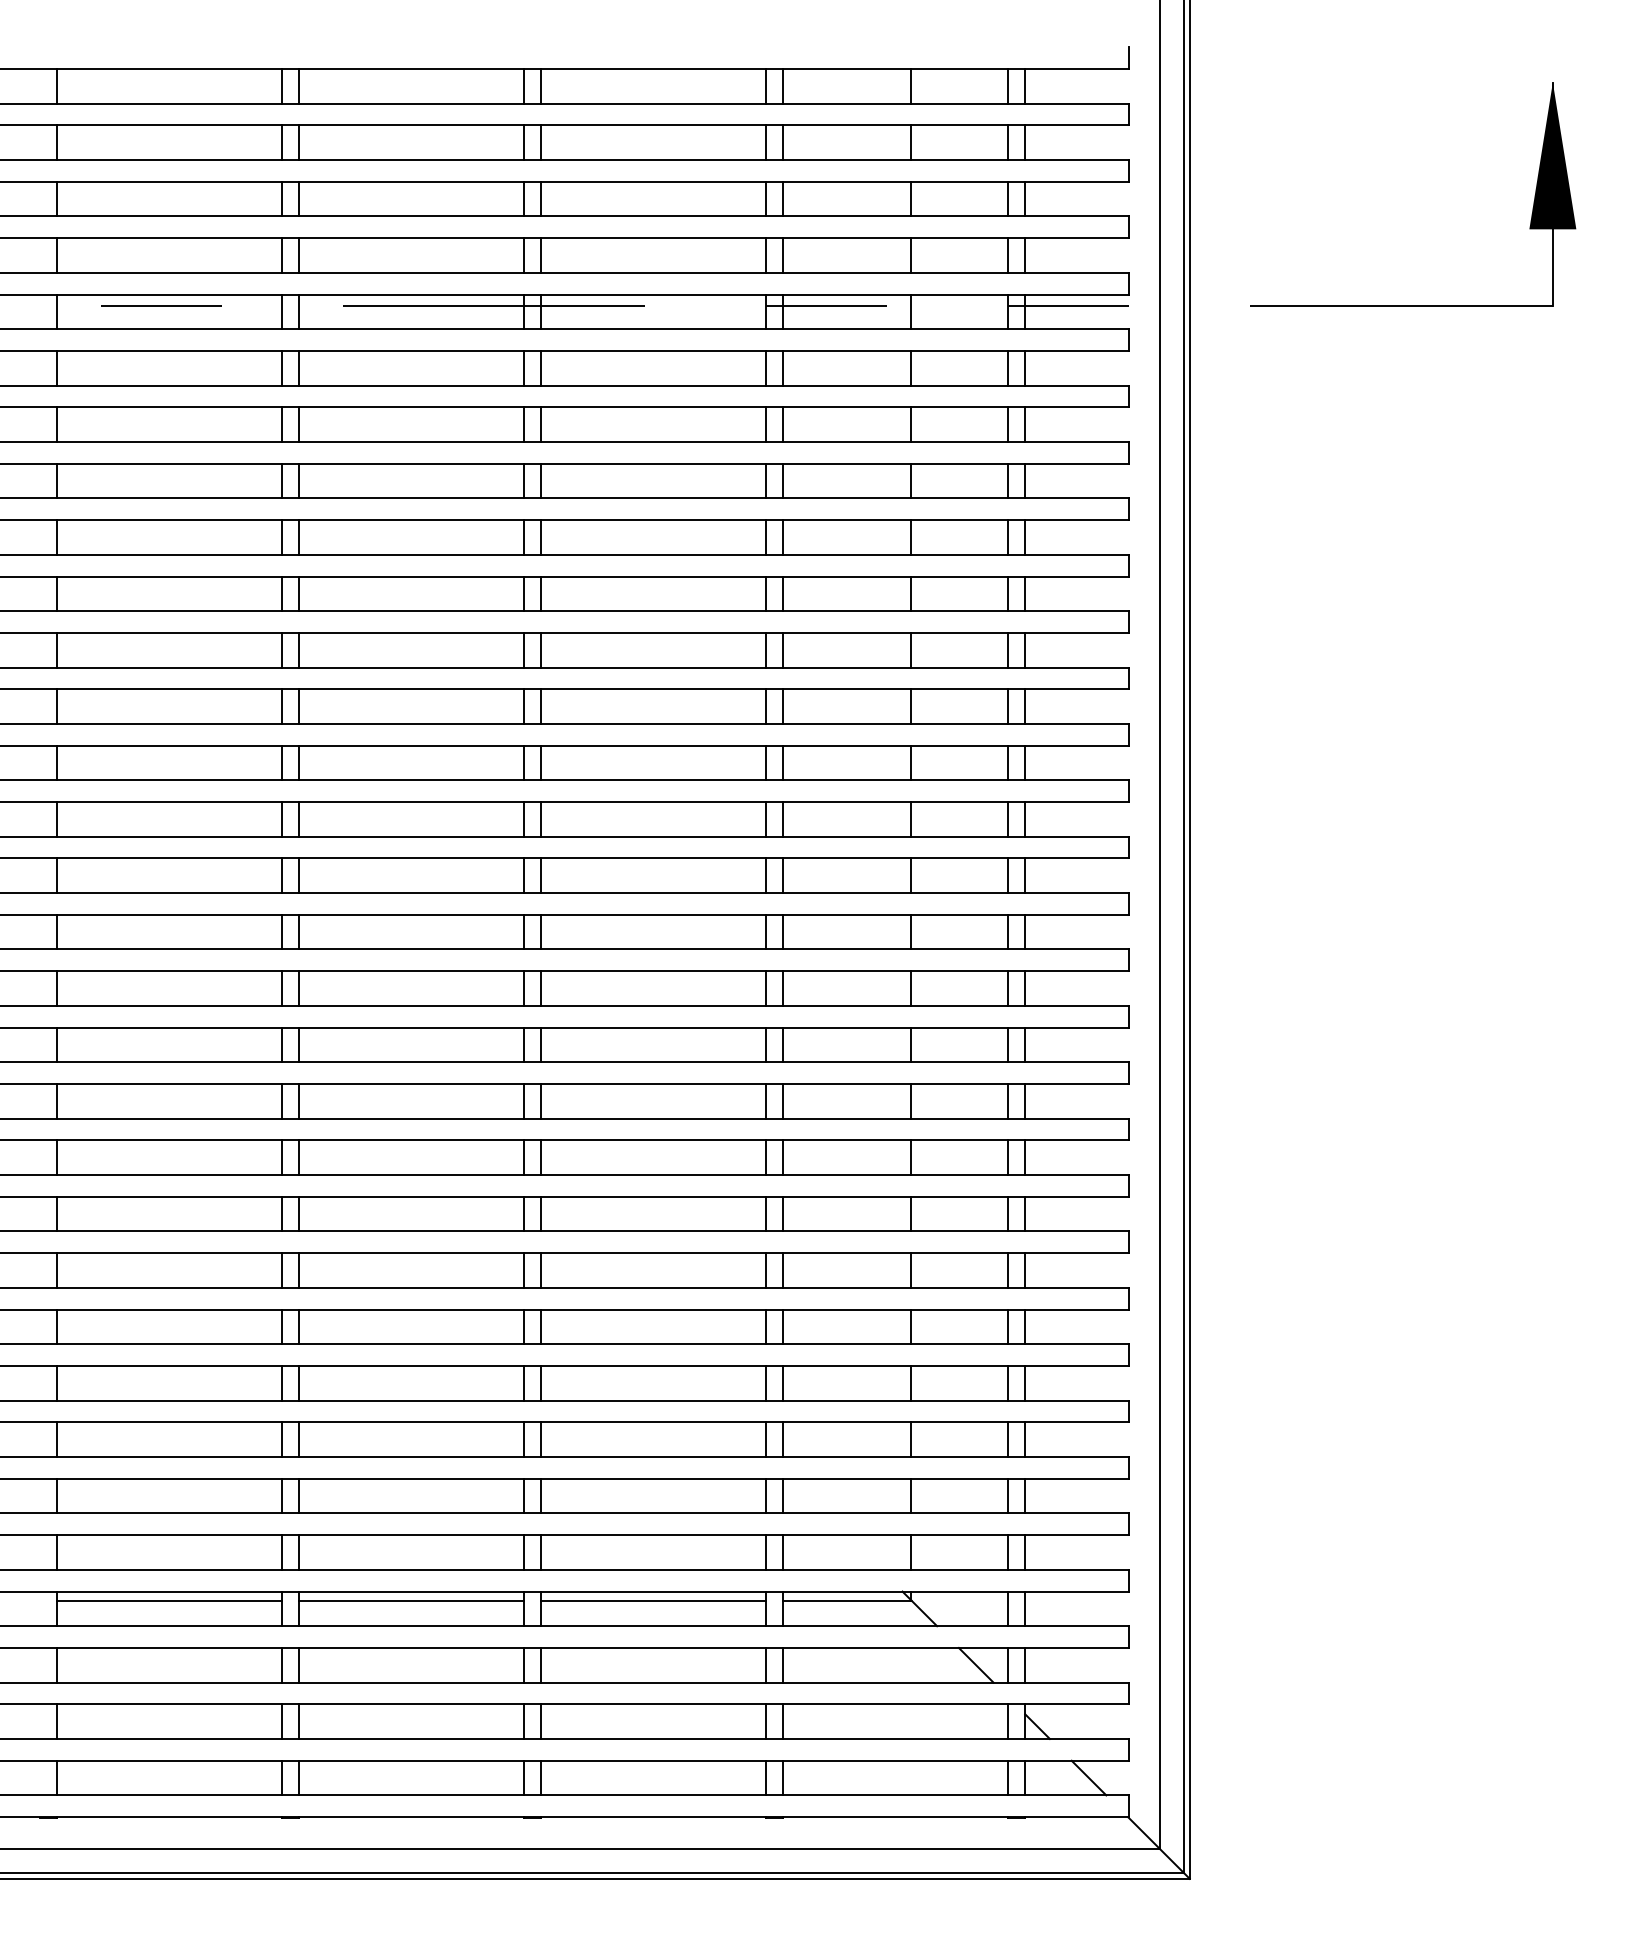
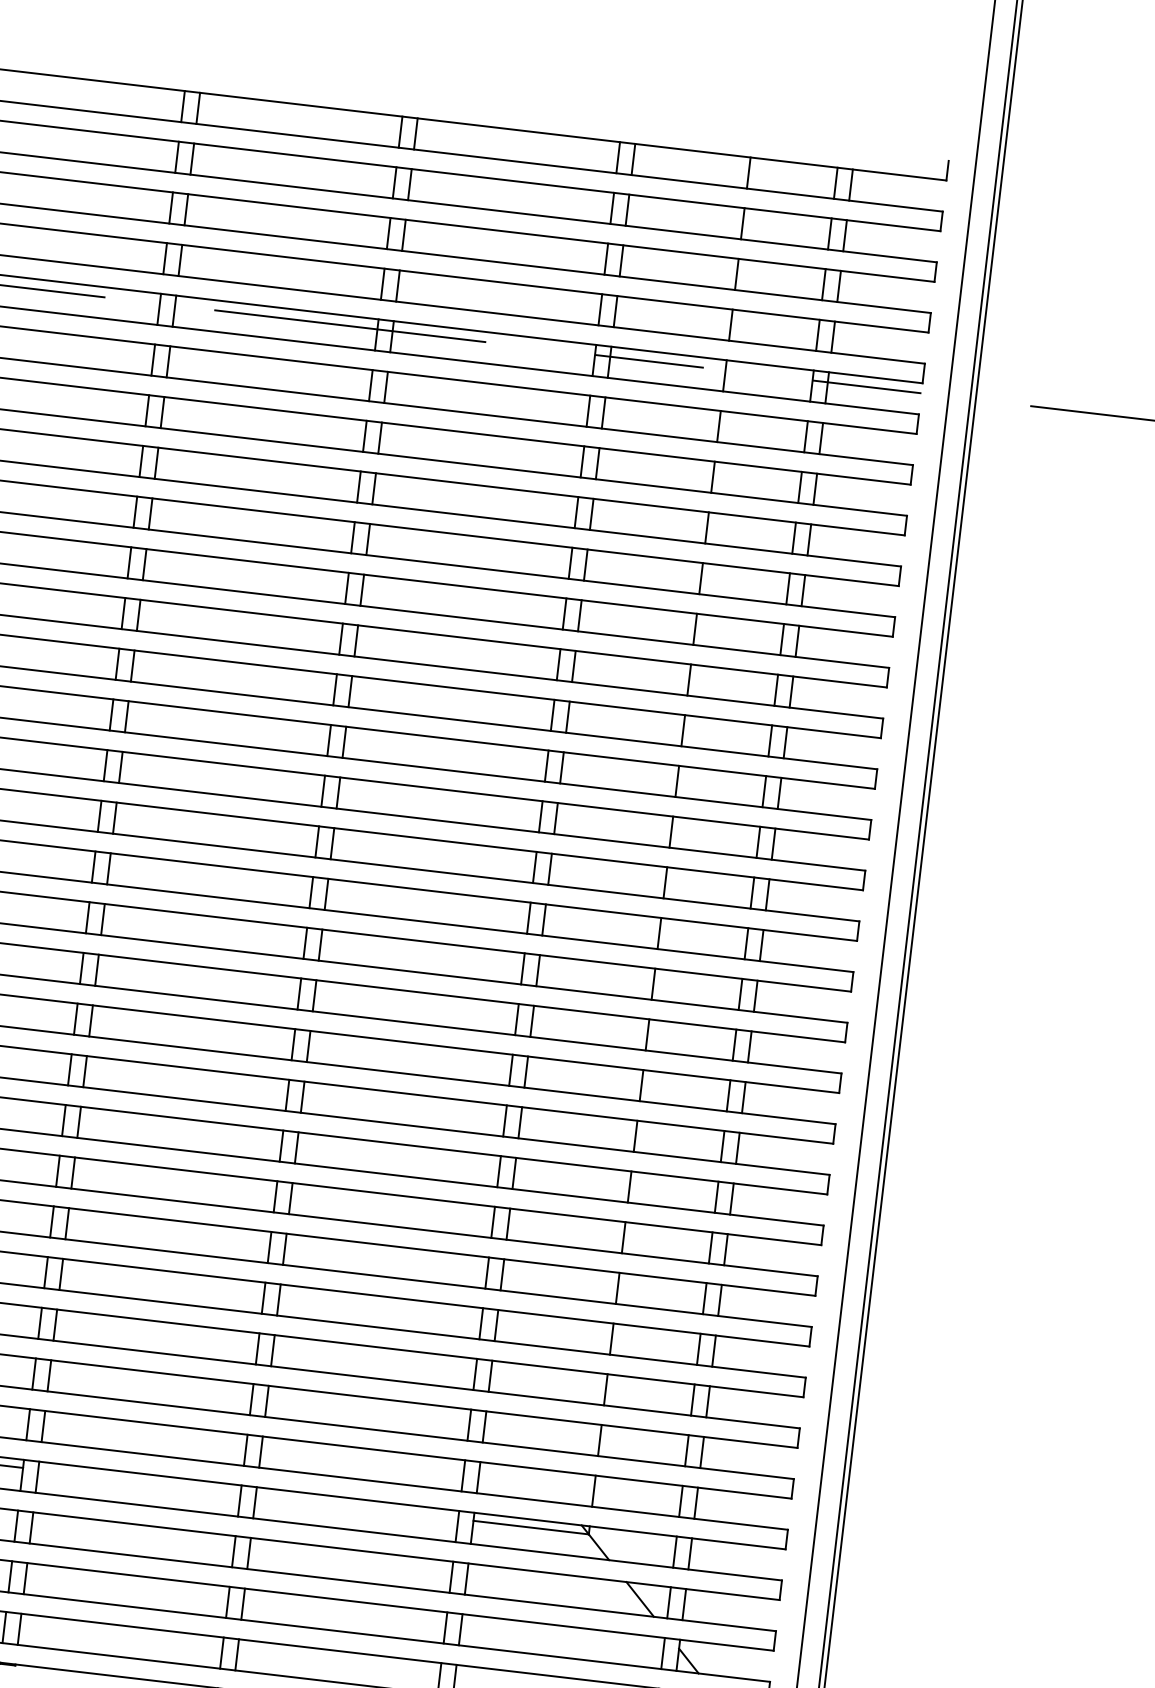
line: (411, 1600) -> (139, 1481), removed
line: (653, 1600) -> (356, 1507), removed

